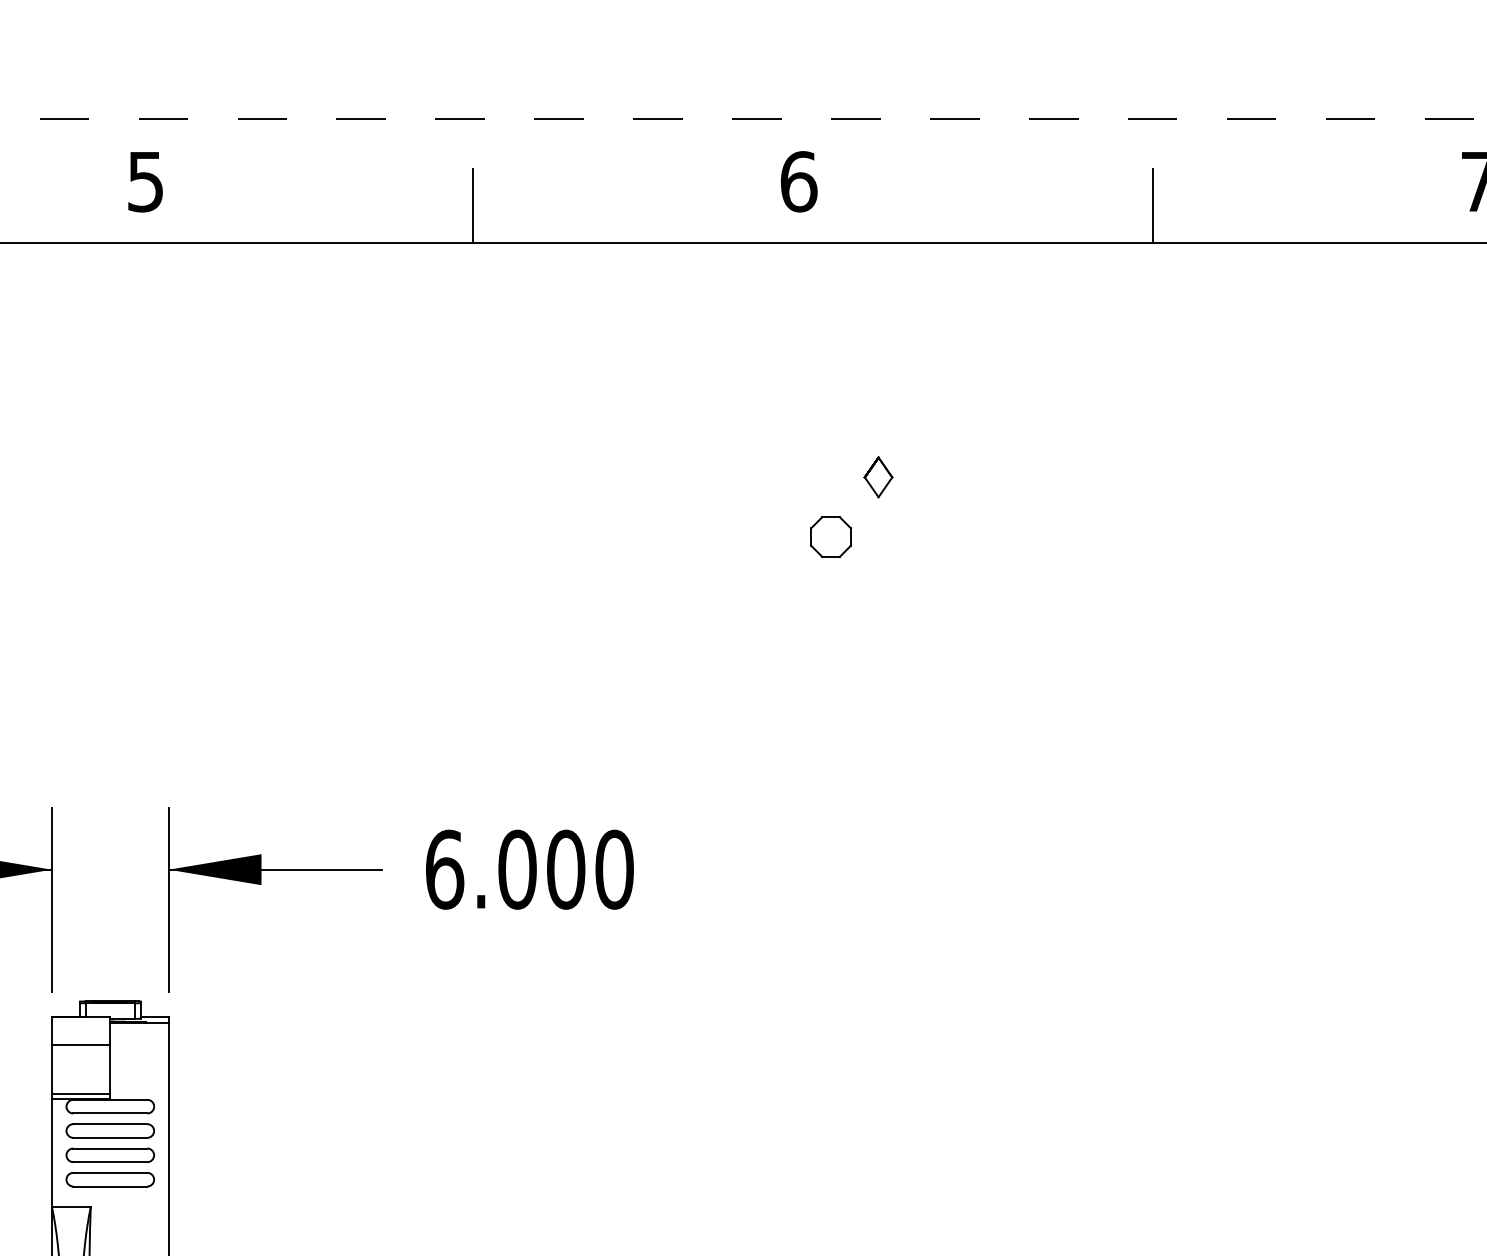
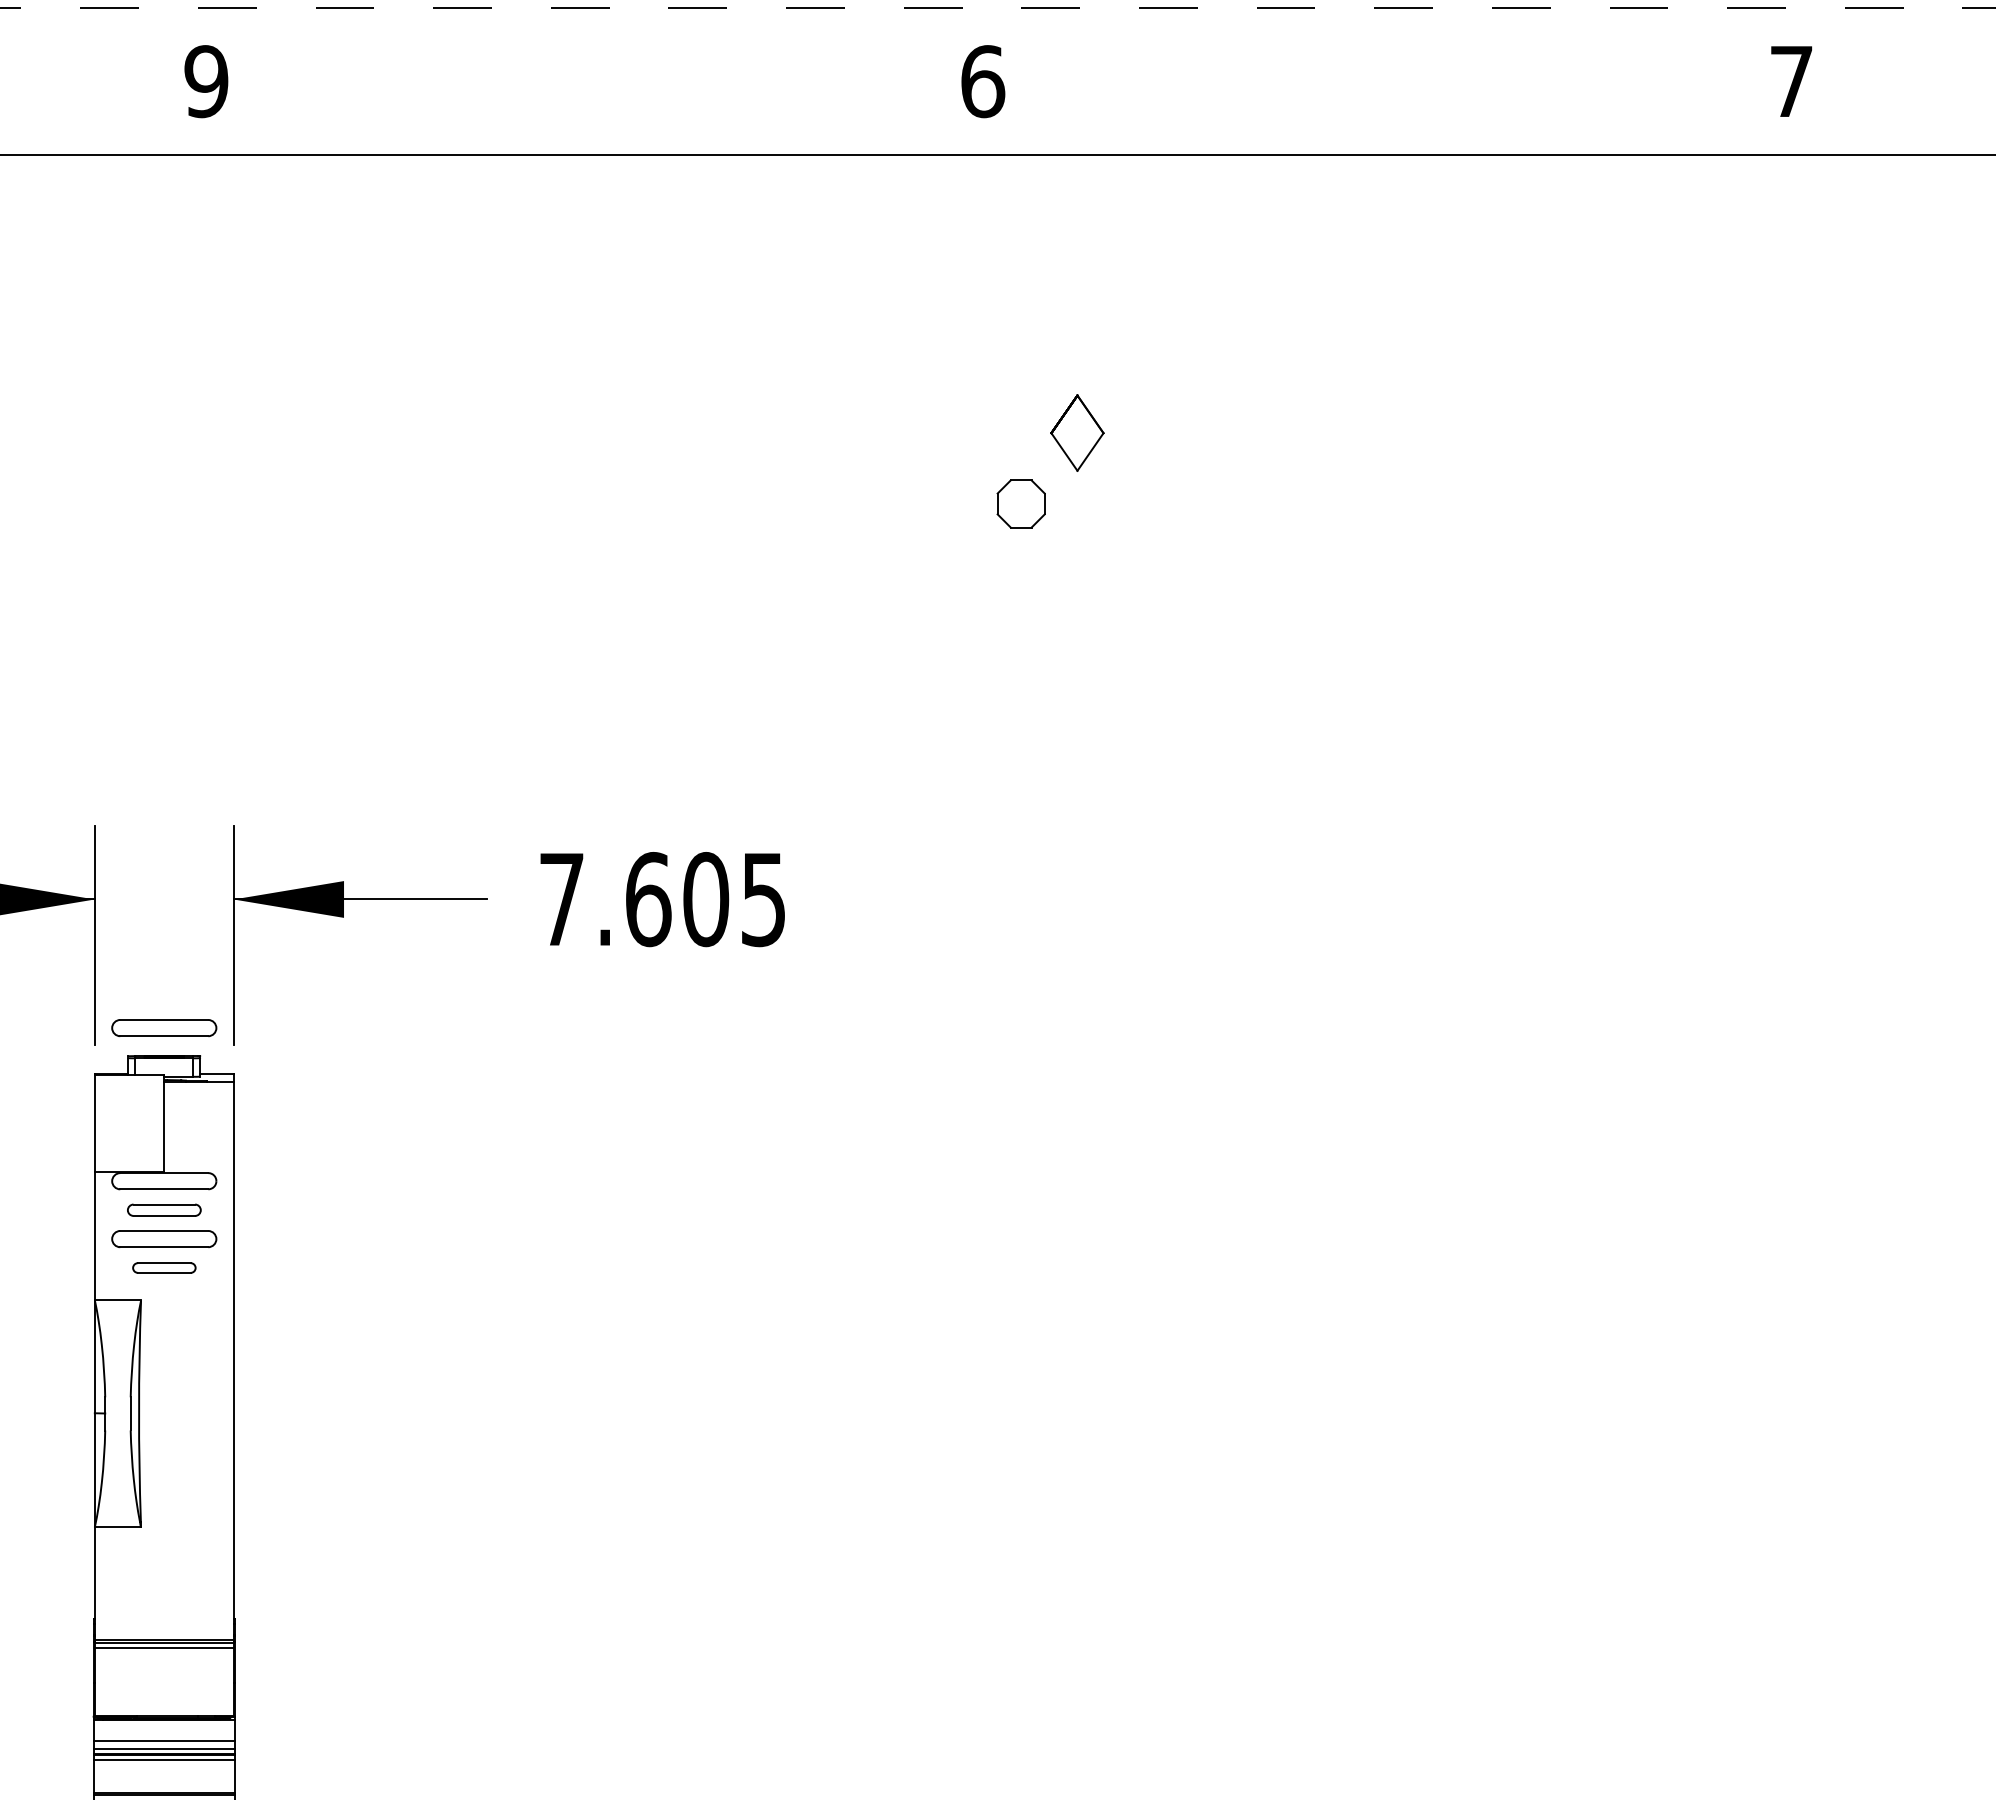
text: (145, 181) -> (206, 81), 5 -> 9
line: (472, 206) -> (594, 110), removed
line: (1152, 206) -> (1403, 110), removed
part: (878, 476) -> (1077, 432), size x1.6
text: (529, 869) -> (662, 899), 6.000 -> 7.605
part: (110, 978) -> (164, 1028), added
line: (81, 1045) -> (129, 1108), removed
line: (81, 1094) -> (129, 1166), removed
part: (110, 1131) -> (164, 1210), size x0.7
part: (110, 1179) -> (164, 1267), size x0.6

